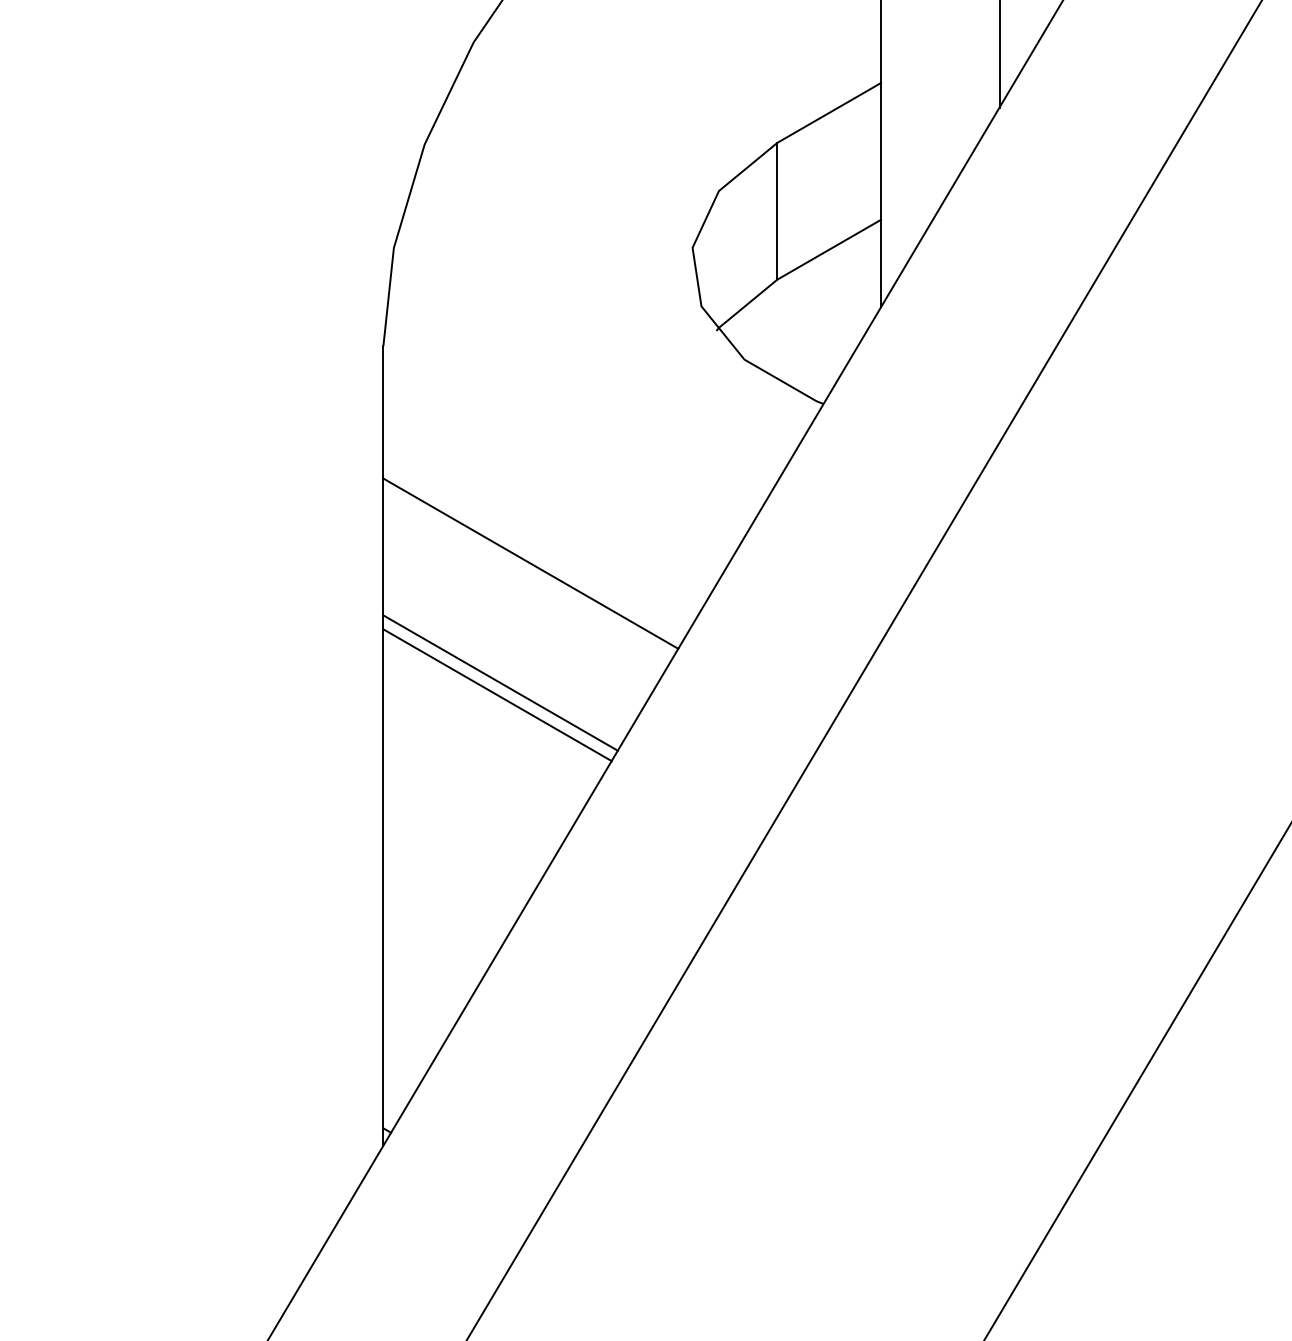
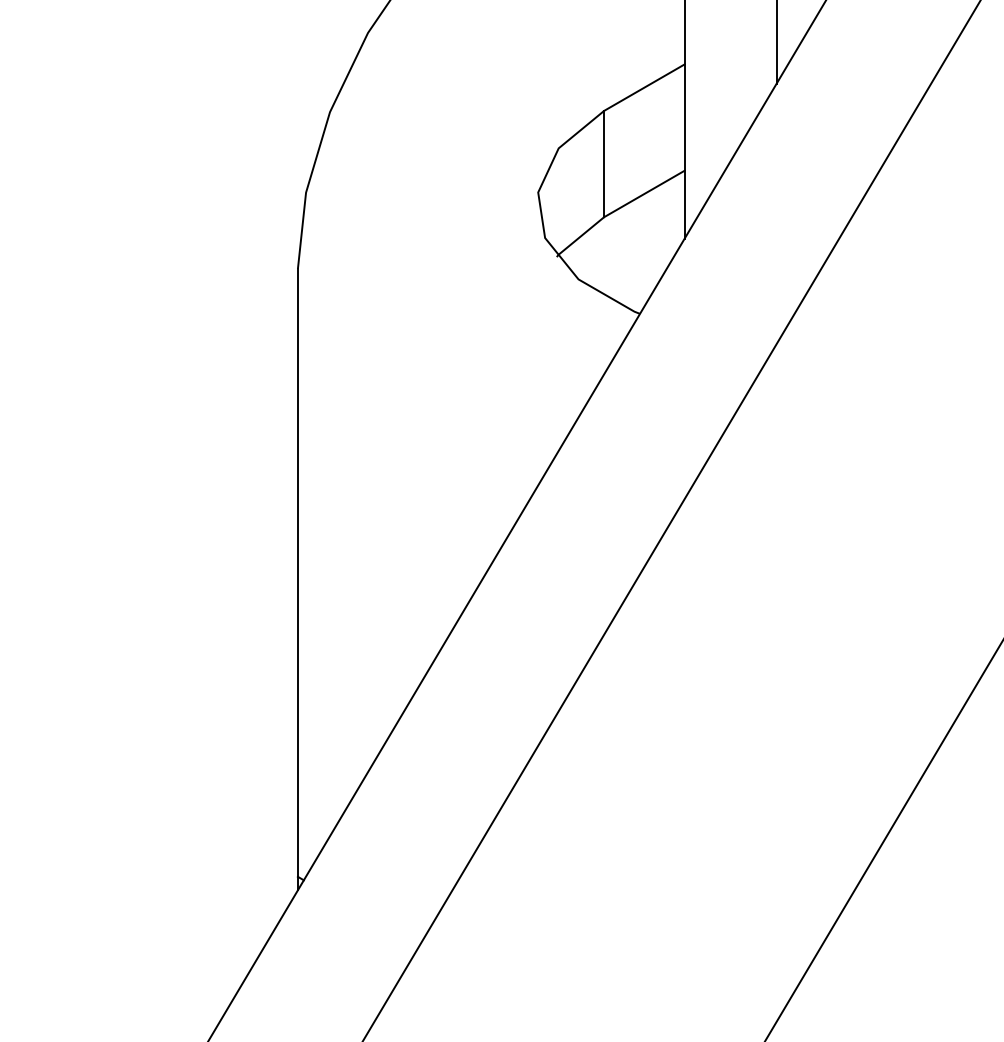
line: (530, 563) -> (412, 437), removed
line: (499, 682) -> (388, 530), removed
line: (497, 695) -> (386, 540), removed

